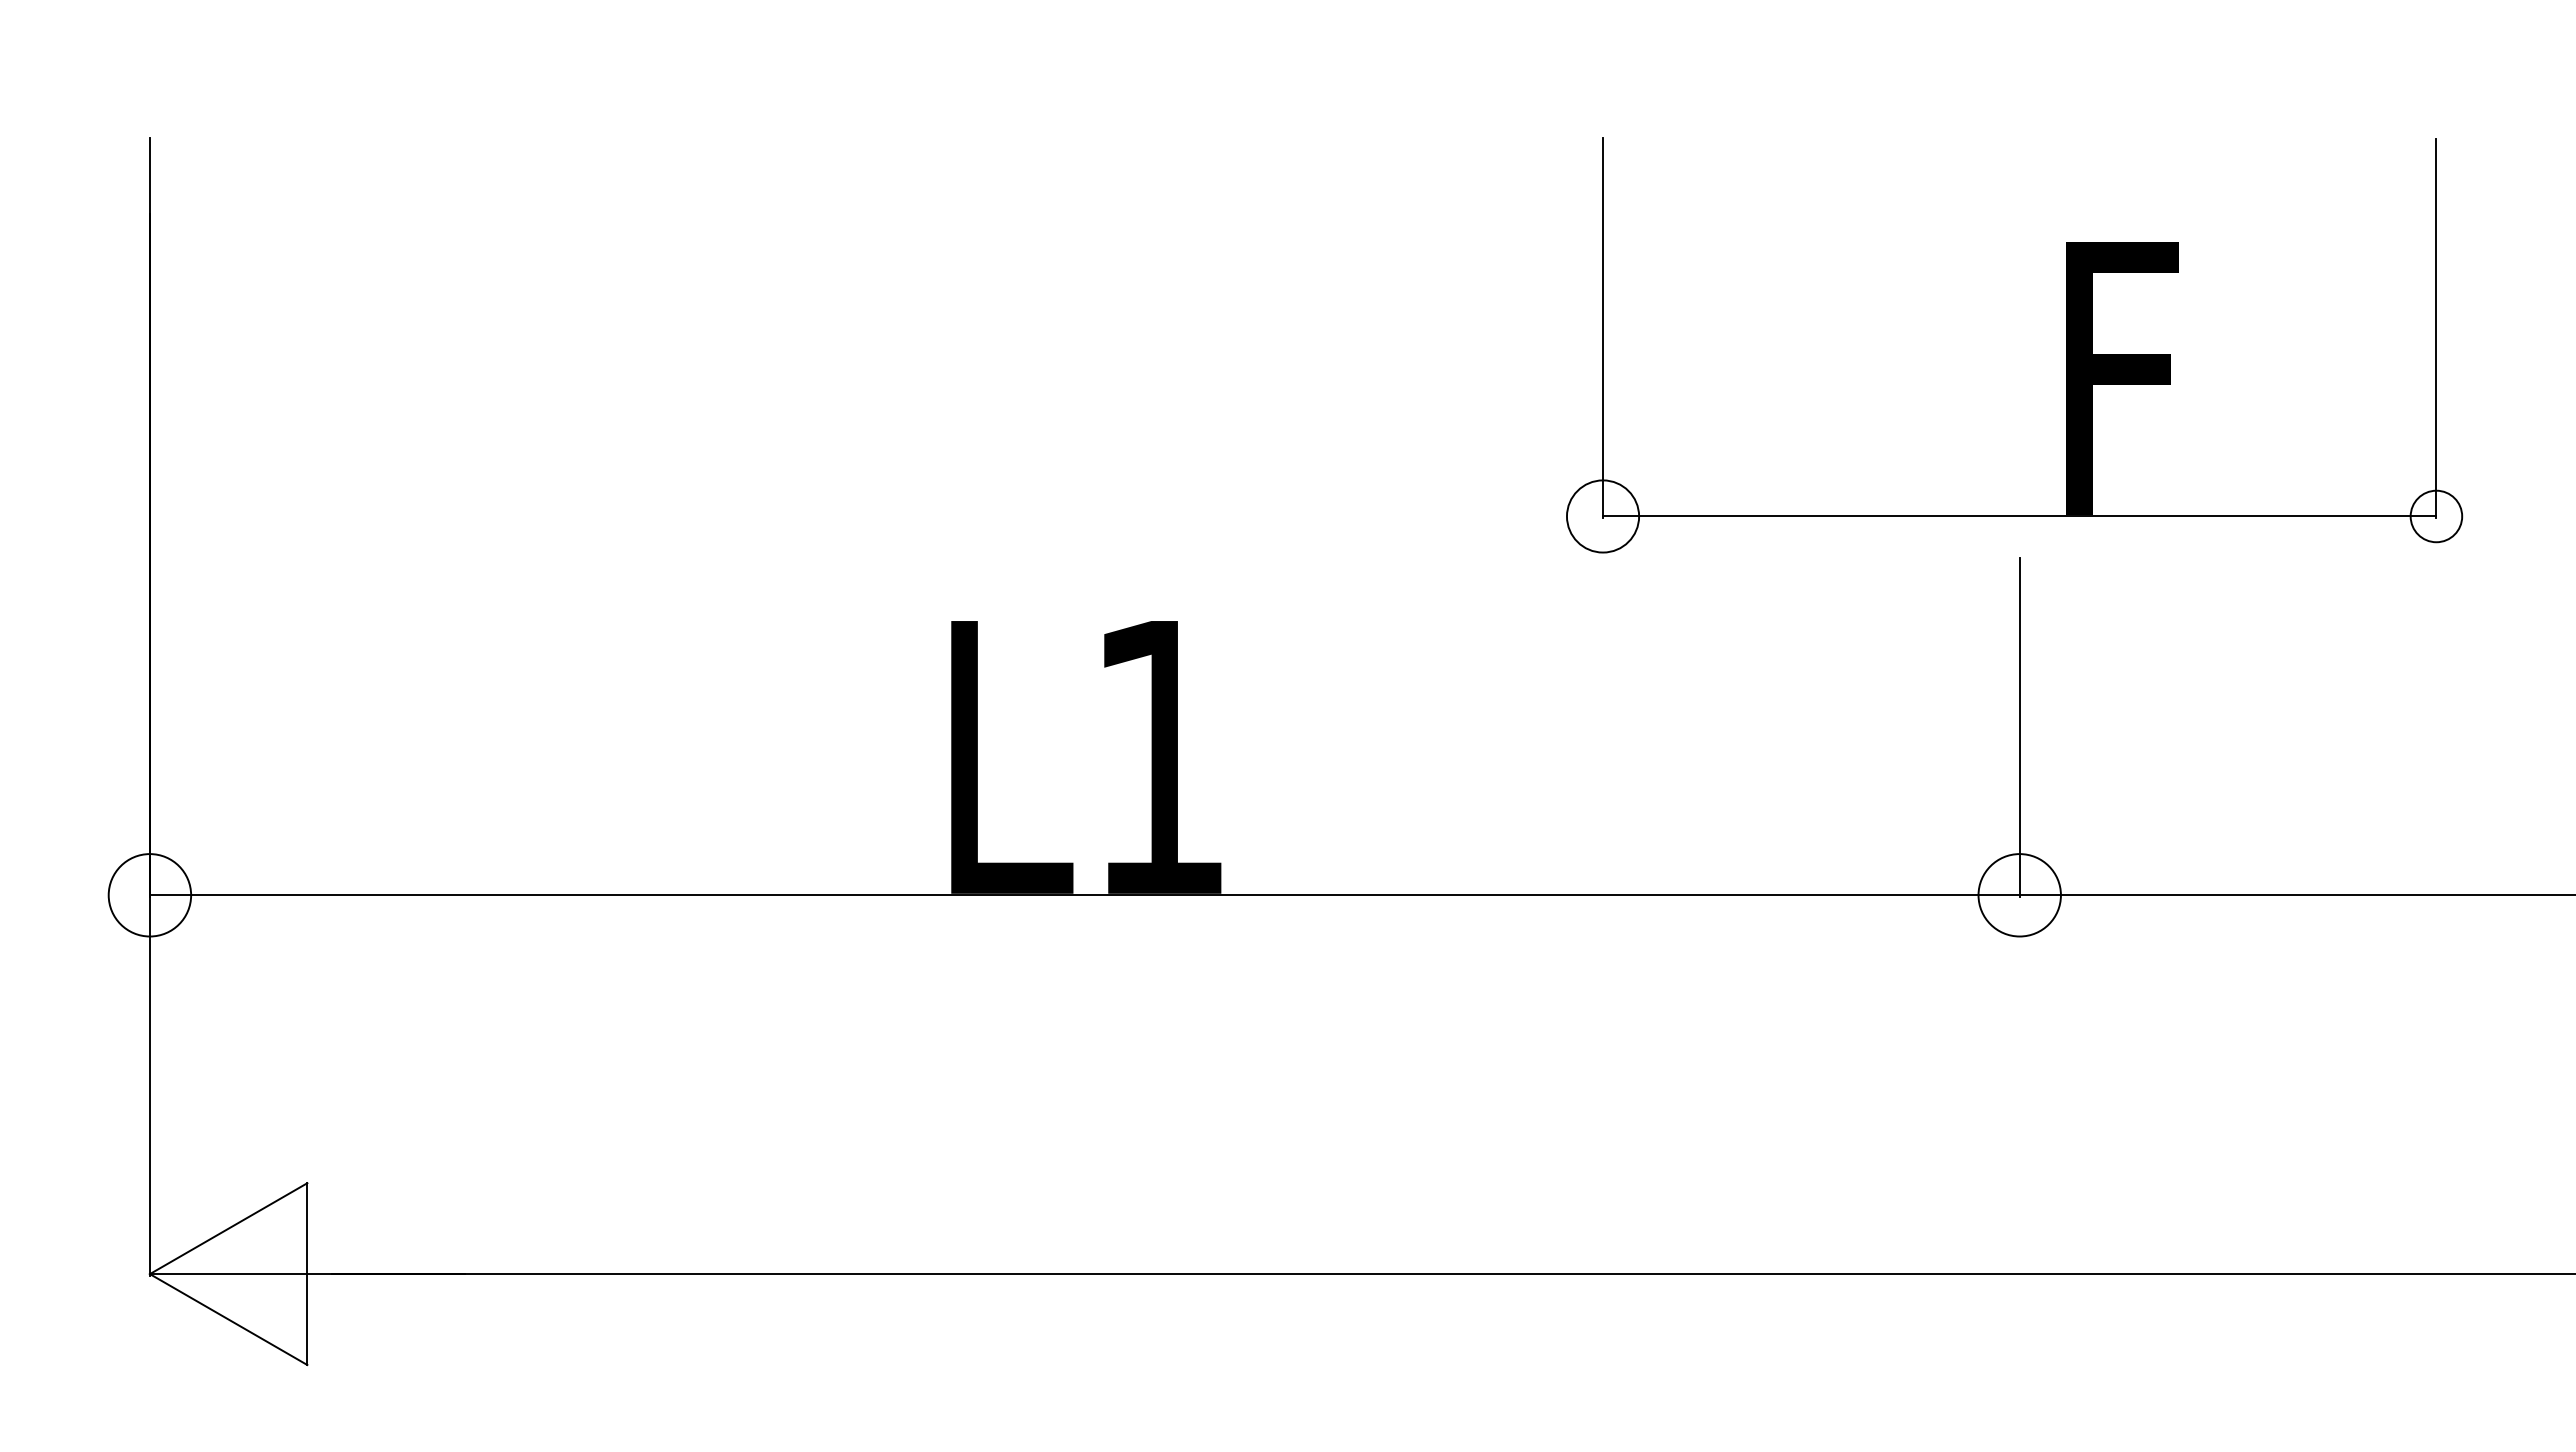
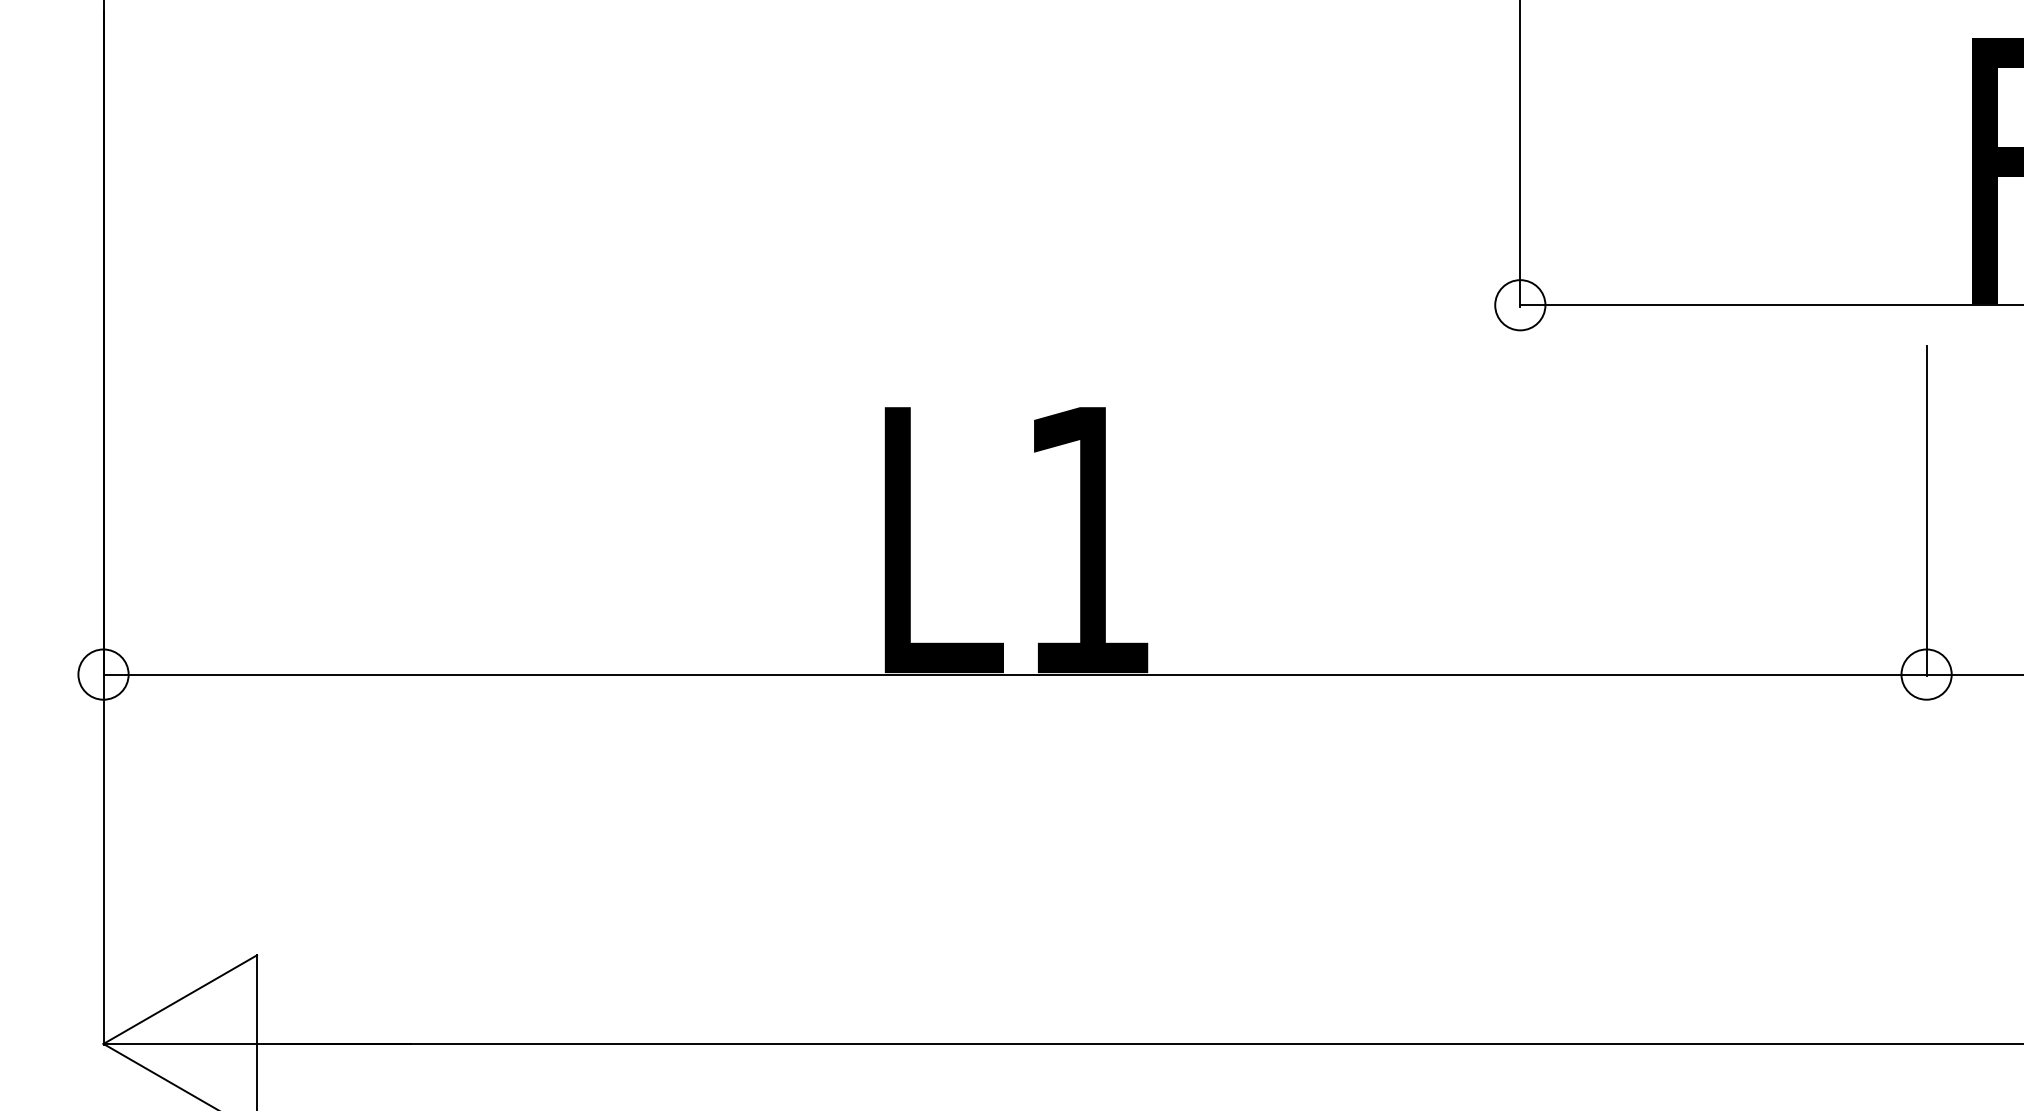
circle: (1602, 516) -> (1519, 305), size x0.71
circle: (149, 895) -> (103, 674), size x0.62
circle: (2019, 895) -> (1926, 674), size x0.62

